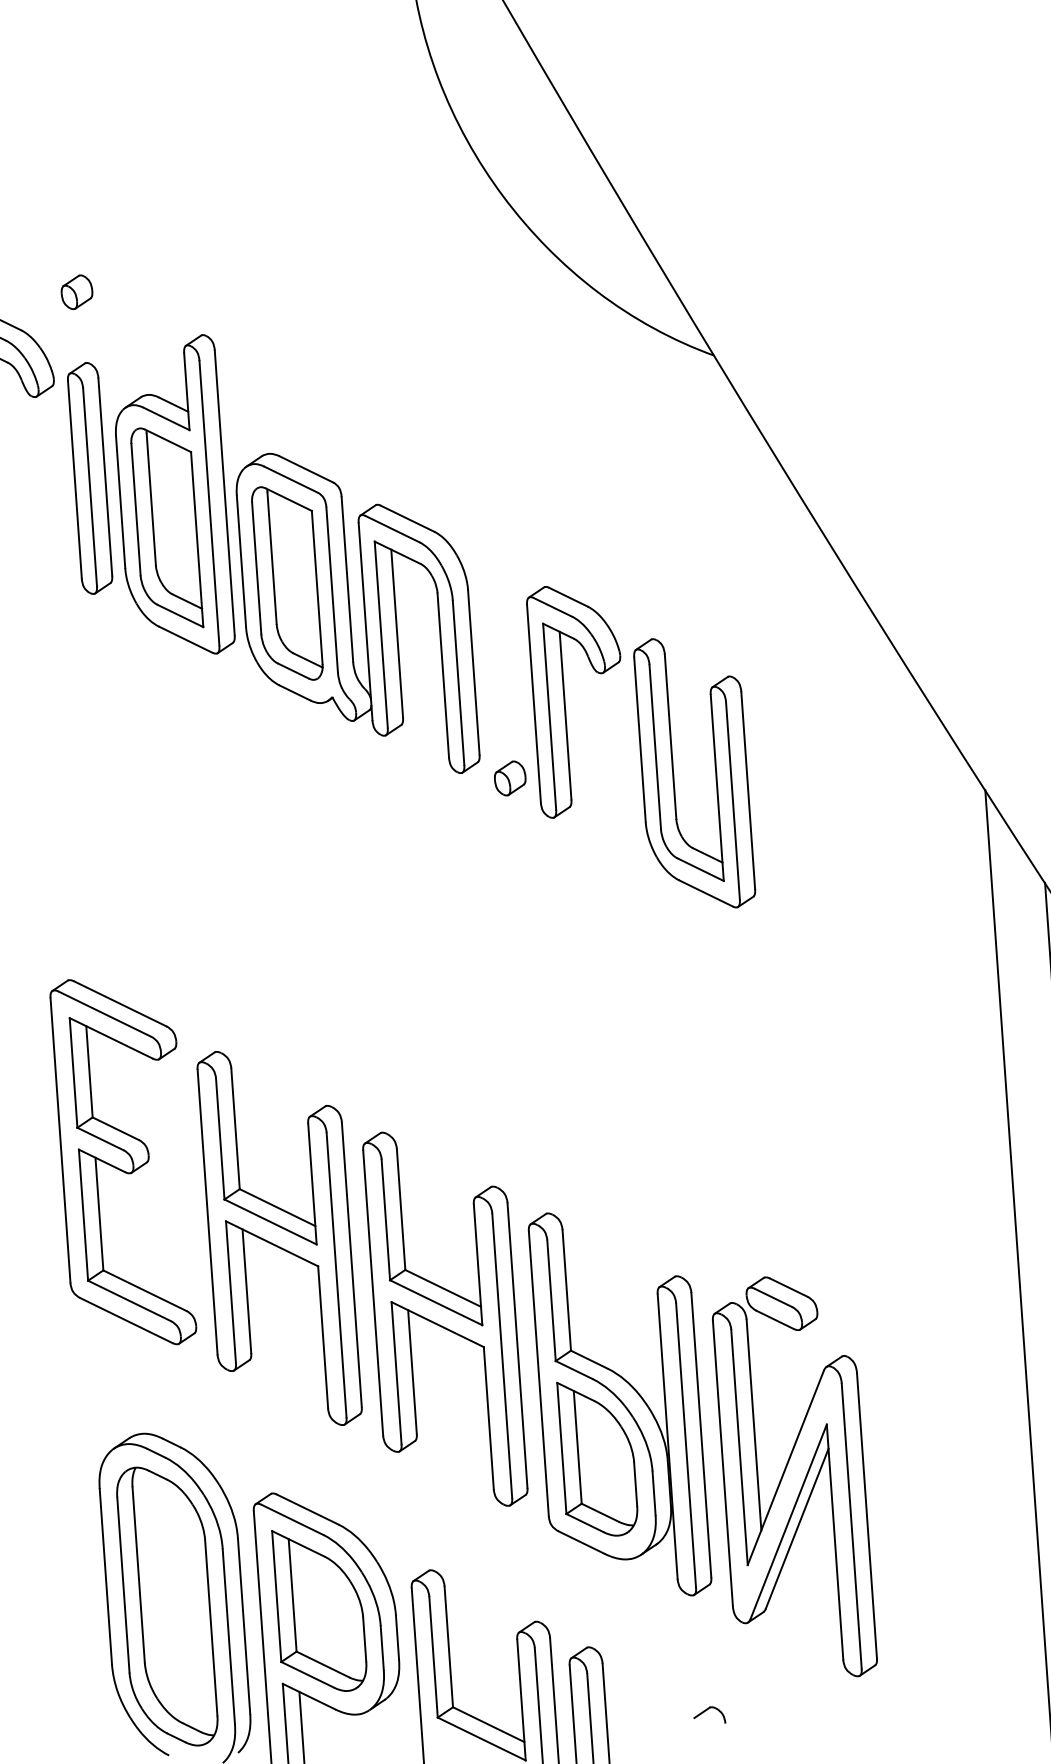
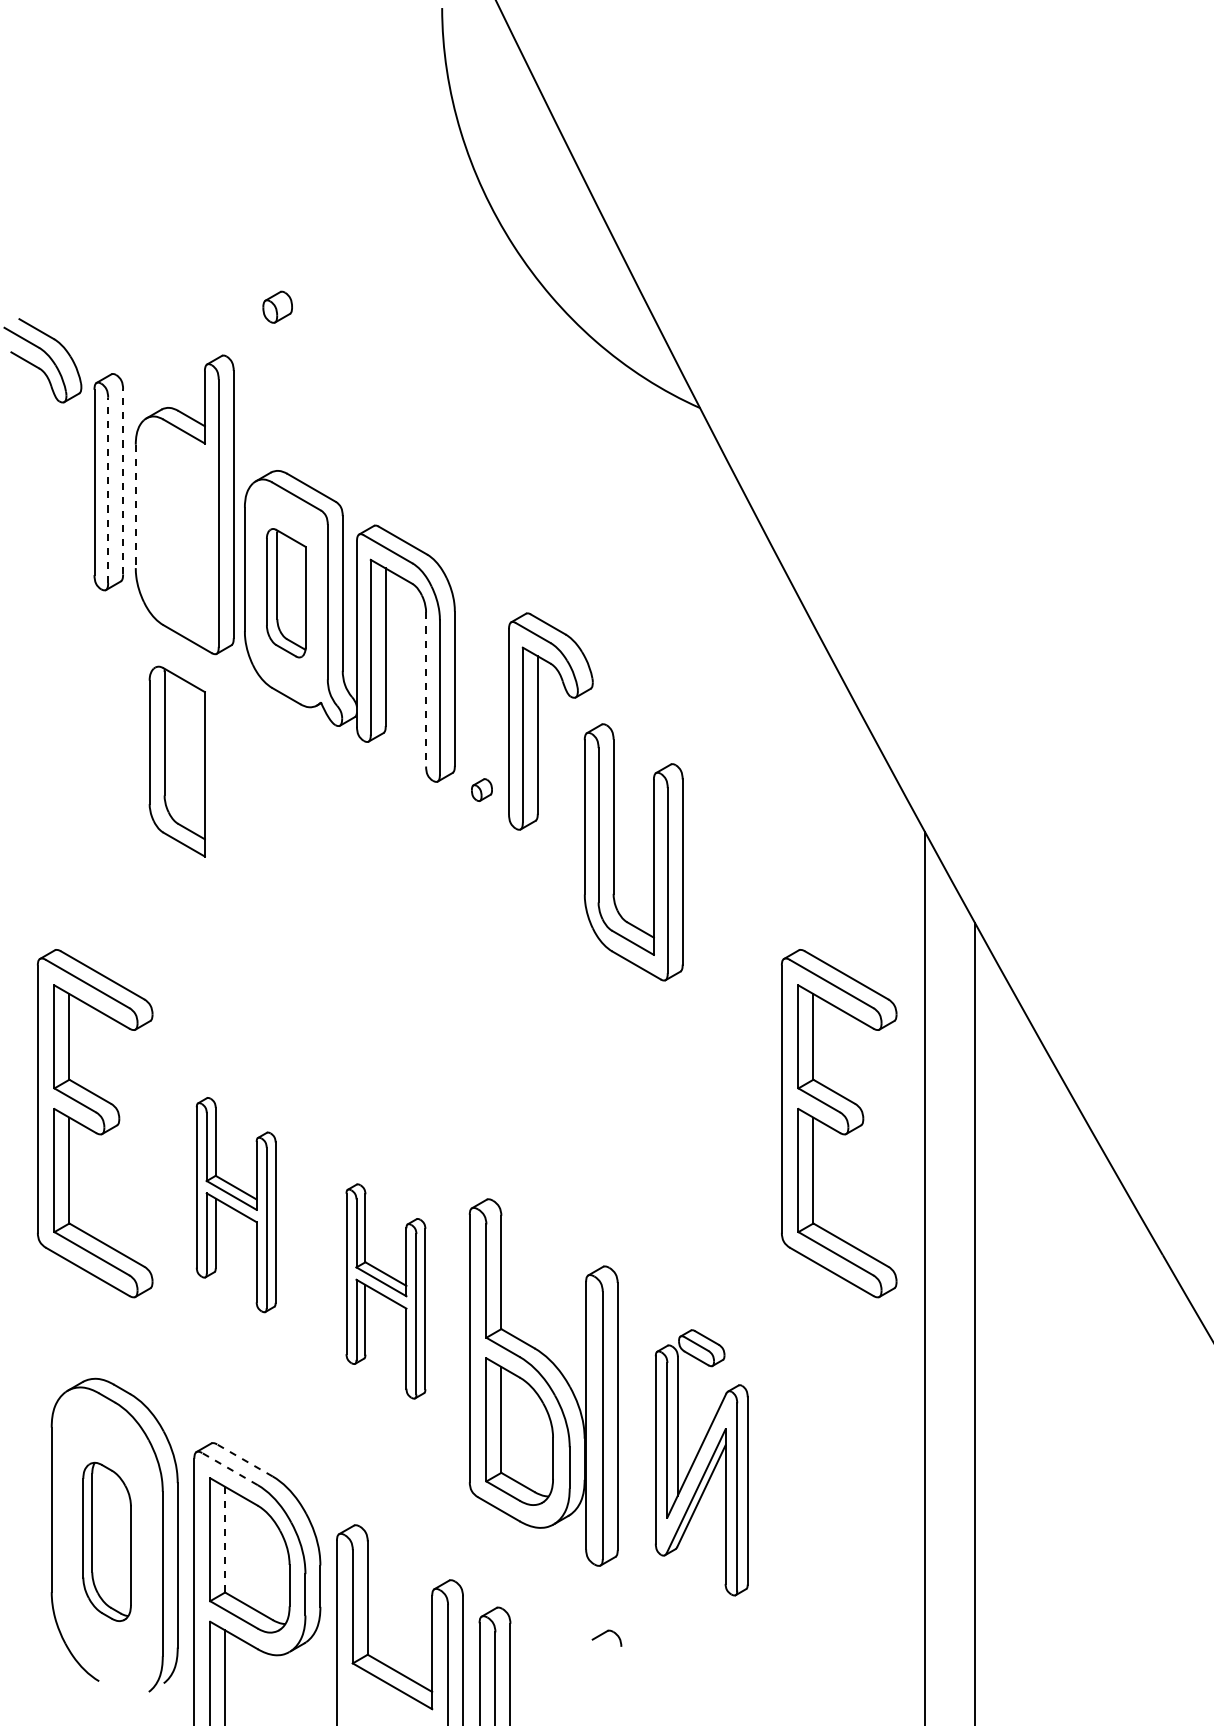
part: (76, 291) -> (277, 306), moved
line: (105, 476) -> (123, 481), solid -> dashed
line: (90, 487) -> (108, 490), solid -> dashed
line: (120, 502) -> (135, 506), solid -> dashed
part: (165, 528) -> (176, 761), moved
part: (286, 582) -> (285, 592), size x0.7
line: (443, 675) -> (426, 689), solid -> dashed
part: (674, 774) -> (614, 852), moved
part: (509, 777) -> (481, 789), size x0.7
part: (915, 1106) -> (839, 1123), added
part: (278, 1237) -> (235, 1204), size x0.6
part: (444, 1319) -> (385, 1291), size x0.6
part: (793, 1477) -> (701, 1462), size x0.7
line: (307, 1509) -> (244, 1460), solid -> dashed
line: (291, 1519) -> (229, 1468), solid -> dashed
line: (293, 1595) -> (225, 1539), solid -> dashed
part: (166, 1606) -> (106, 1541), size x0.6
part: (708, 1714) -> (606, 1637), moved

